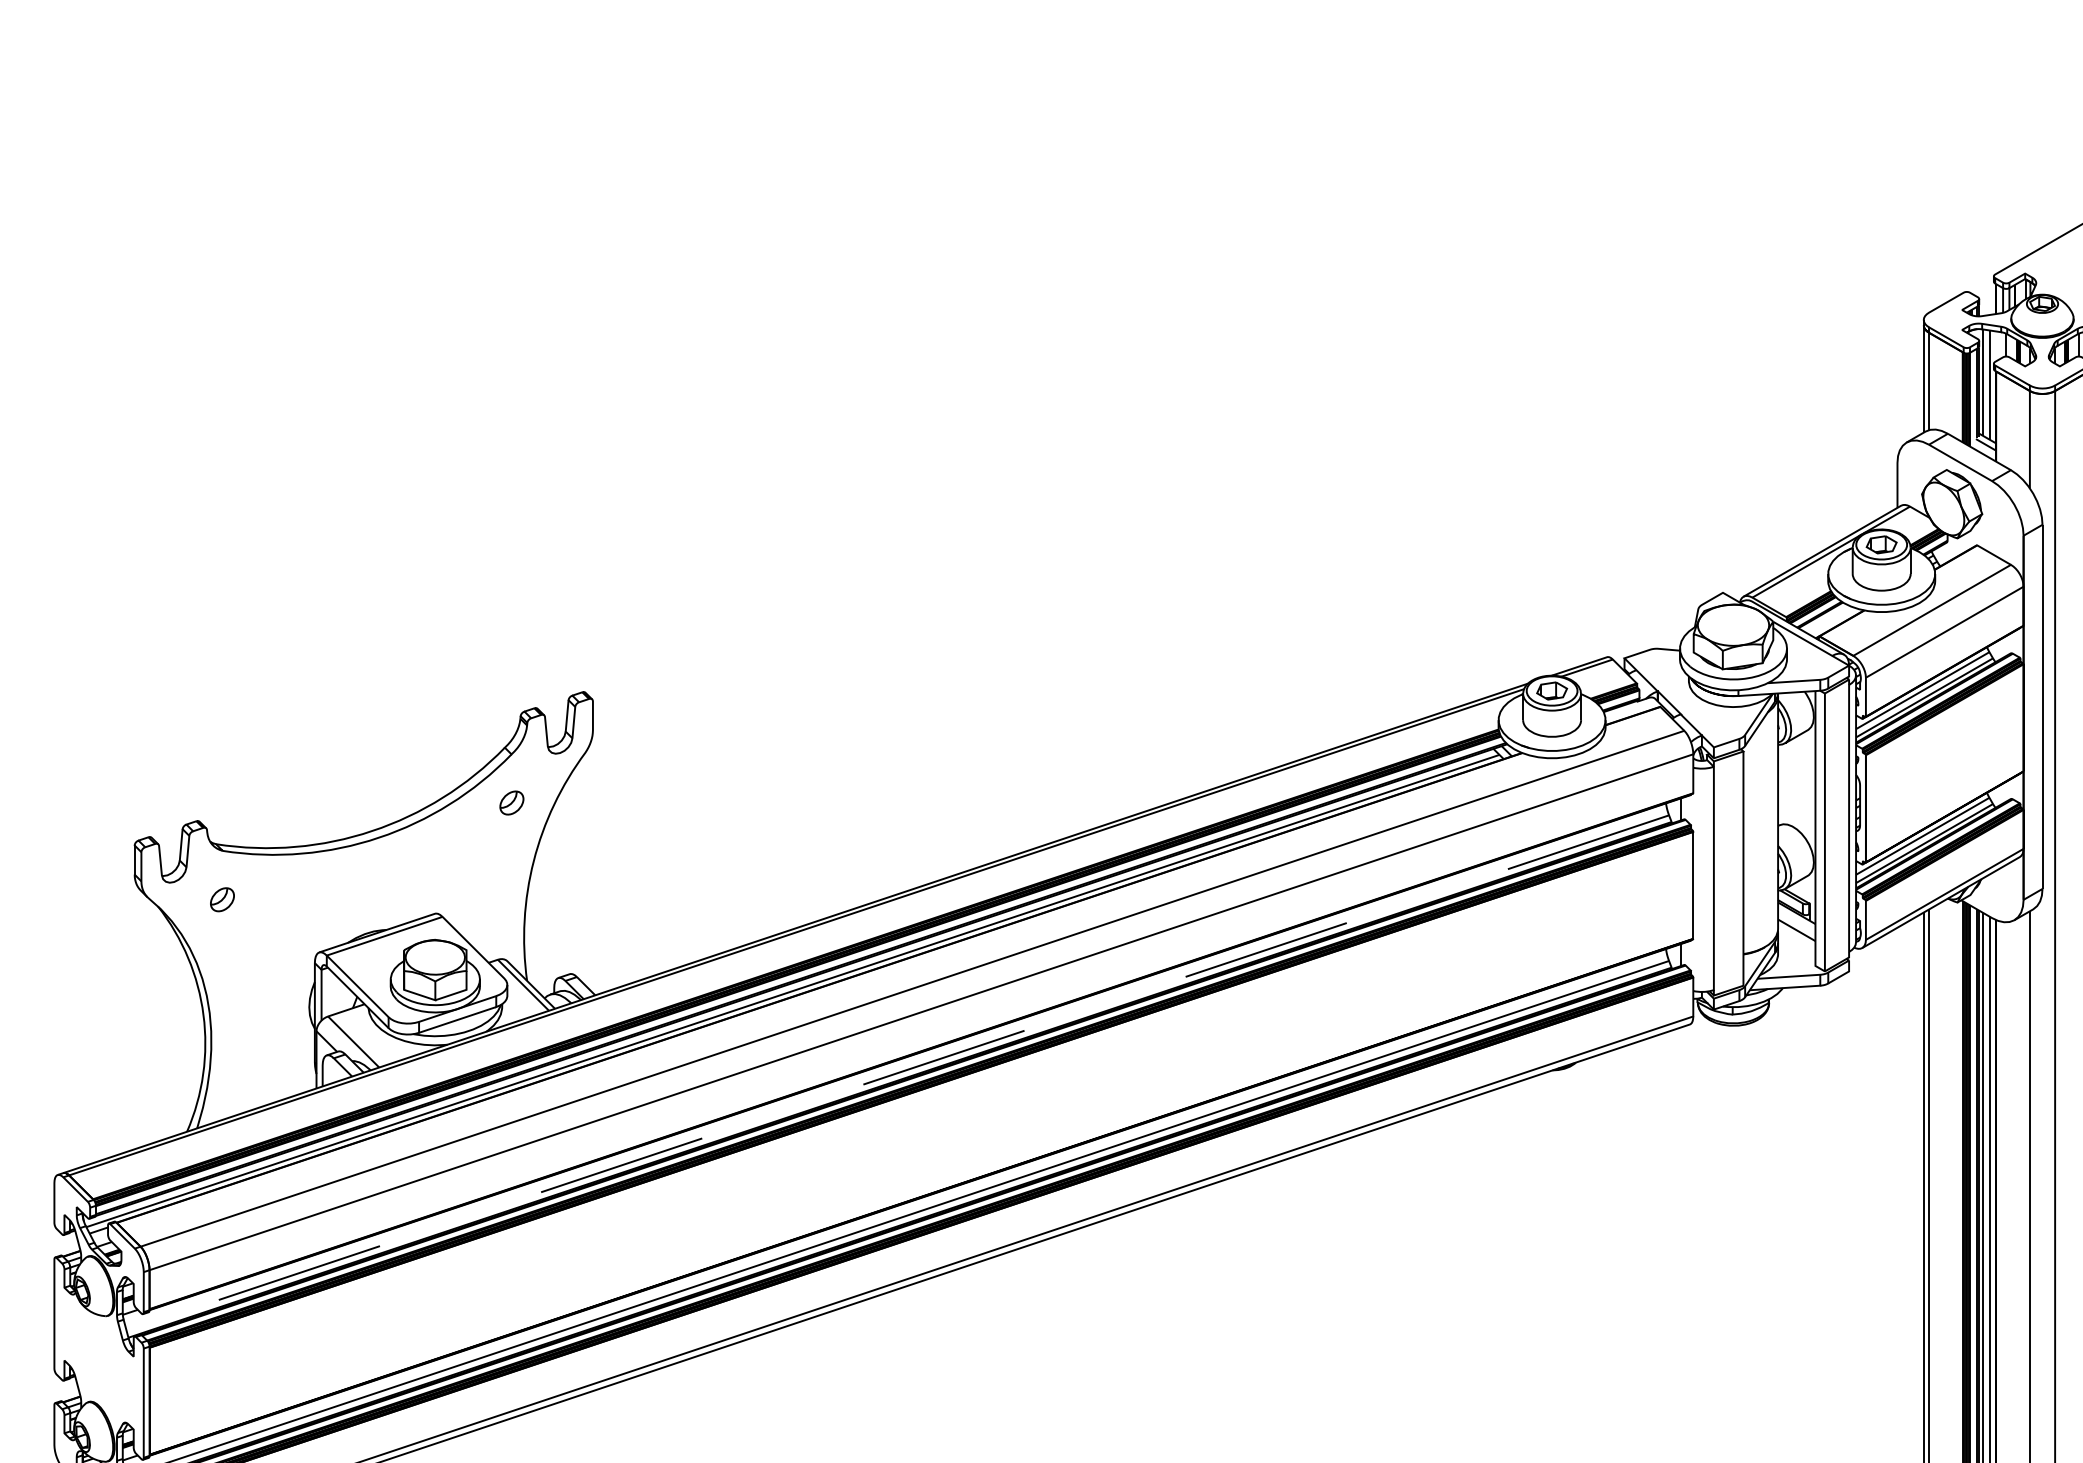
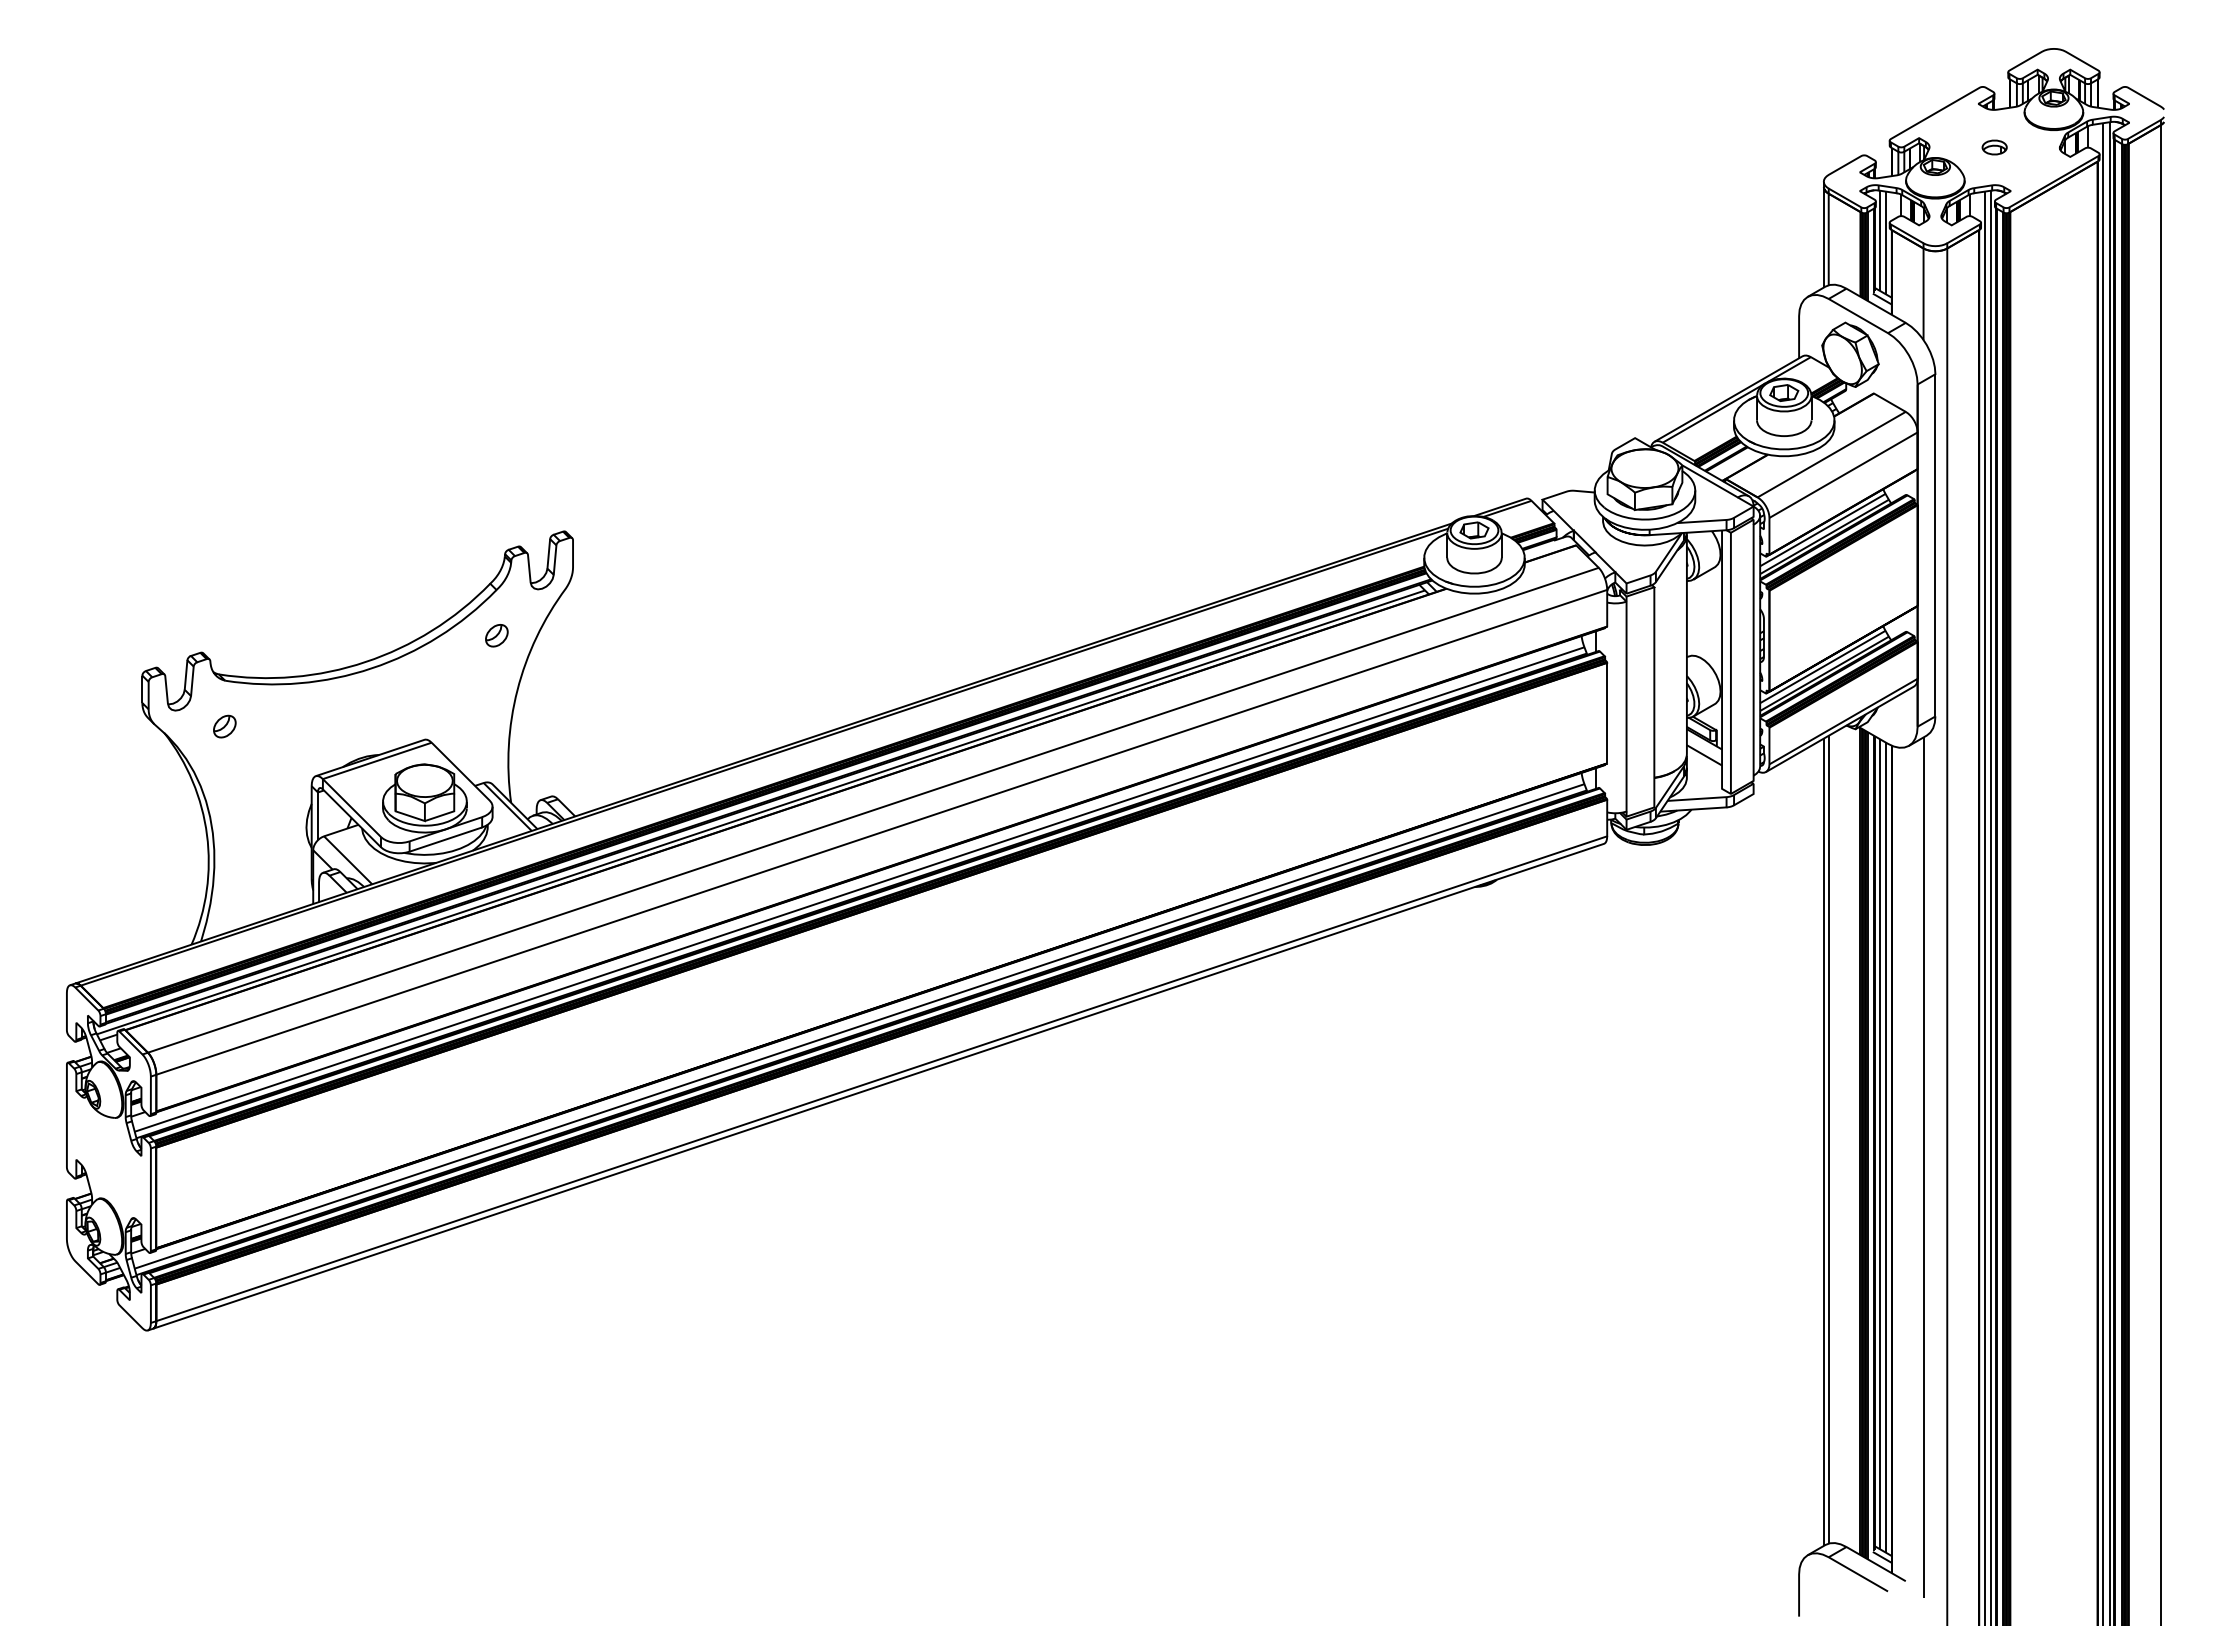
line: (897, 1073) -> (859, 889), dashed -> solid

